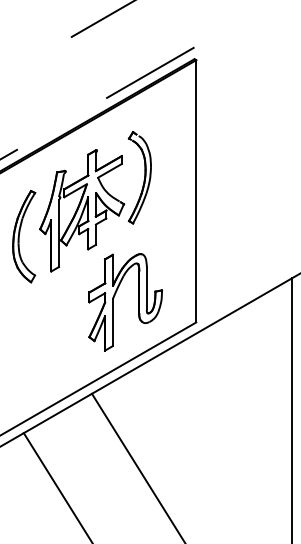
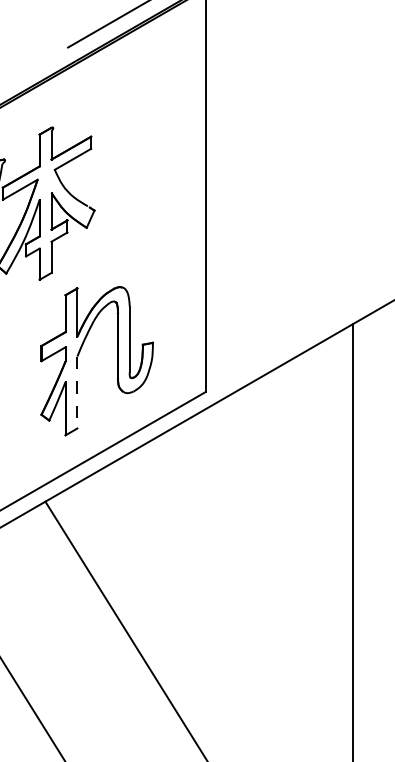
part: (139, 177) -> (118, 169), removed
line: (112, 323) -> (76, 393), solid -> dashed

